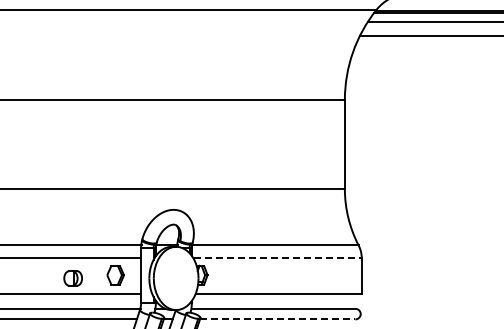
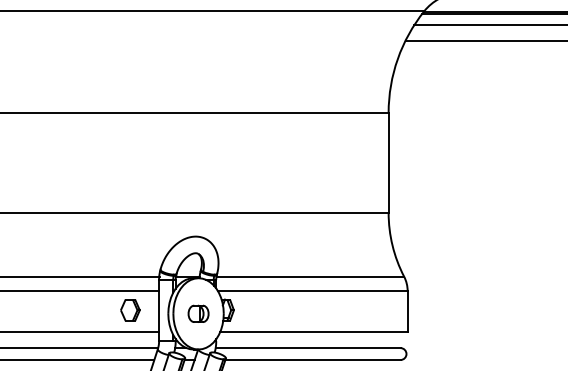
line: (278, 258) -> (313, 291), dashed -> solid
part: (72, 278) -> (197, 313), moved
line: (277, 319) -> (312, 360), dashed -> solid

